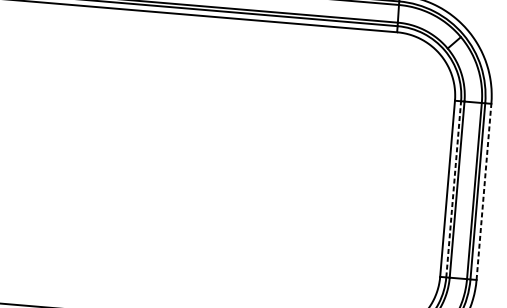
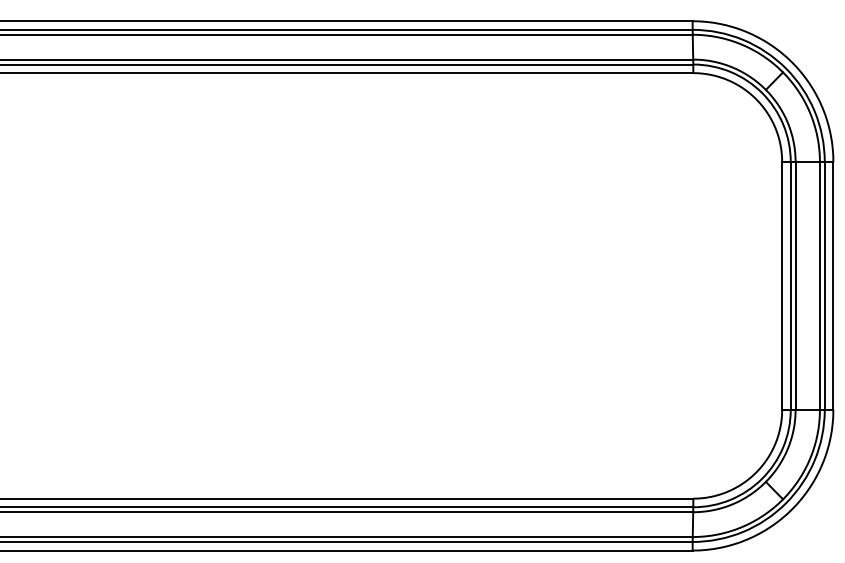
line: (453, 189) -> (790, 285), dashed -> solid
line: (484, 191) -> (833, 285), dashed -> solid

